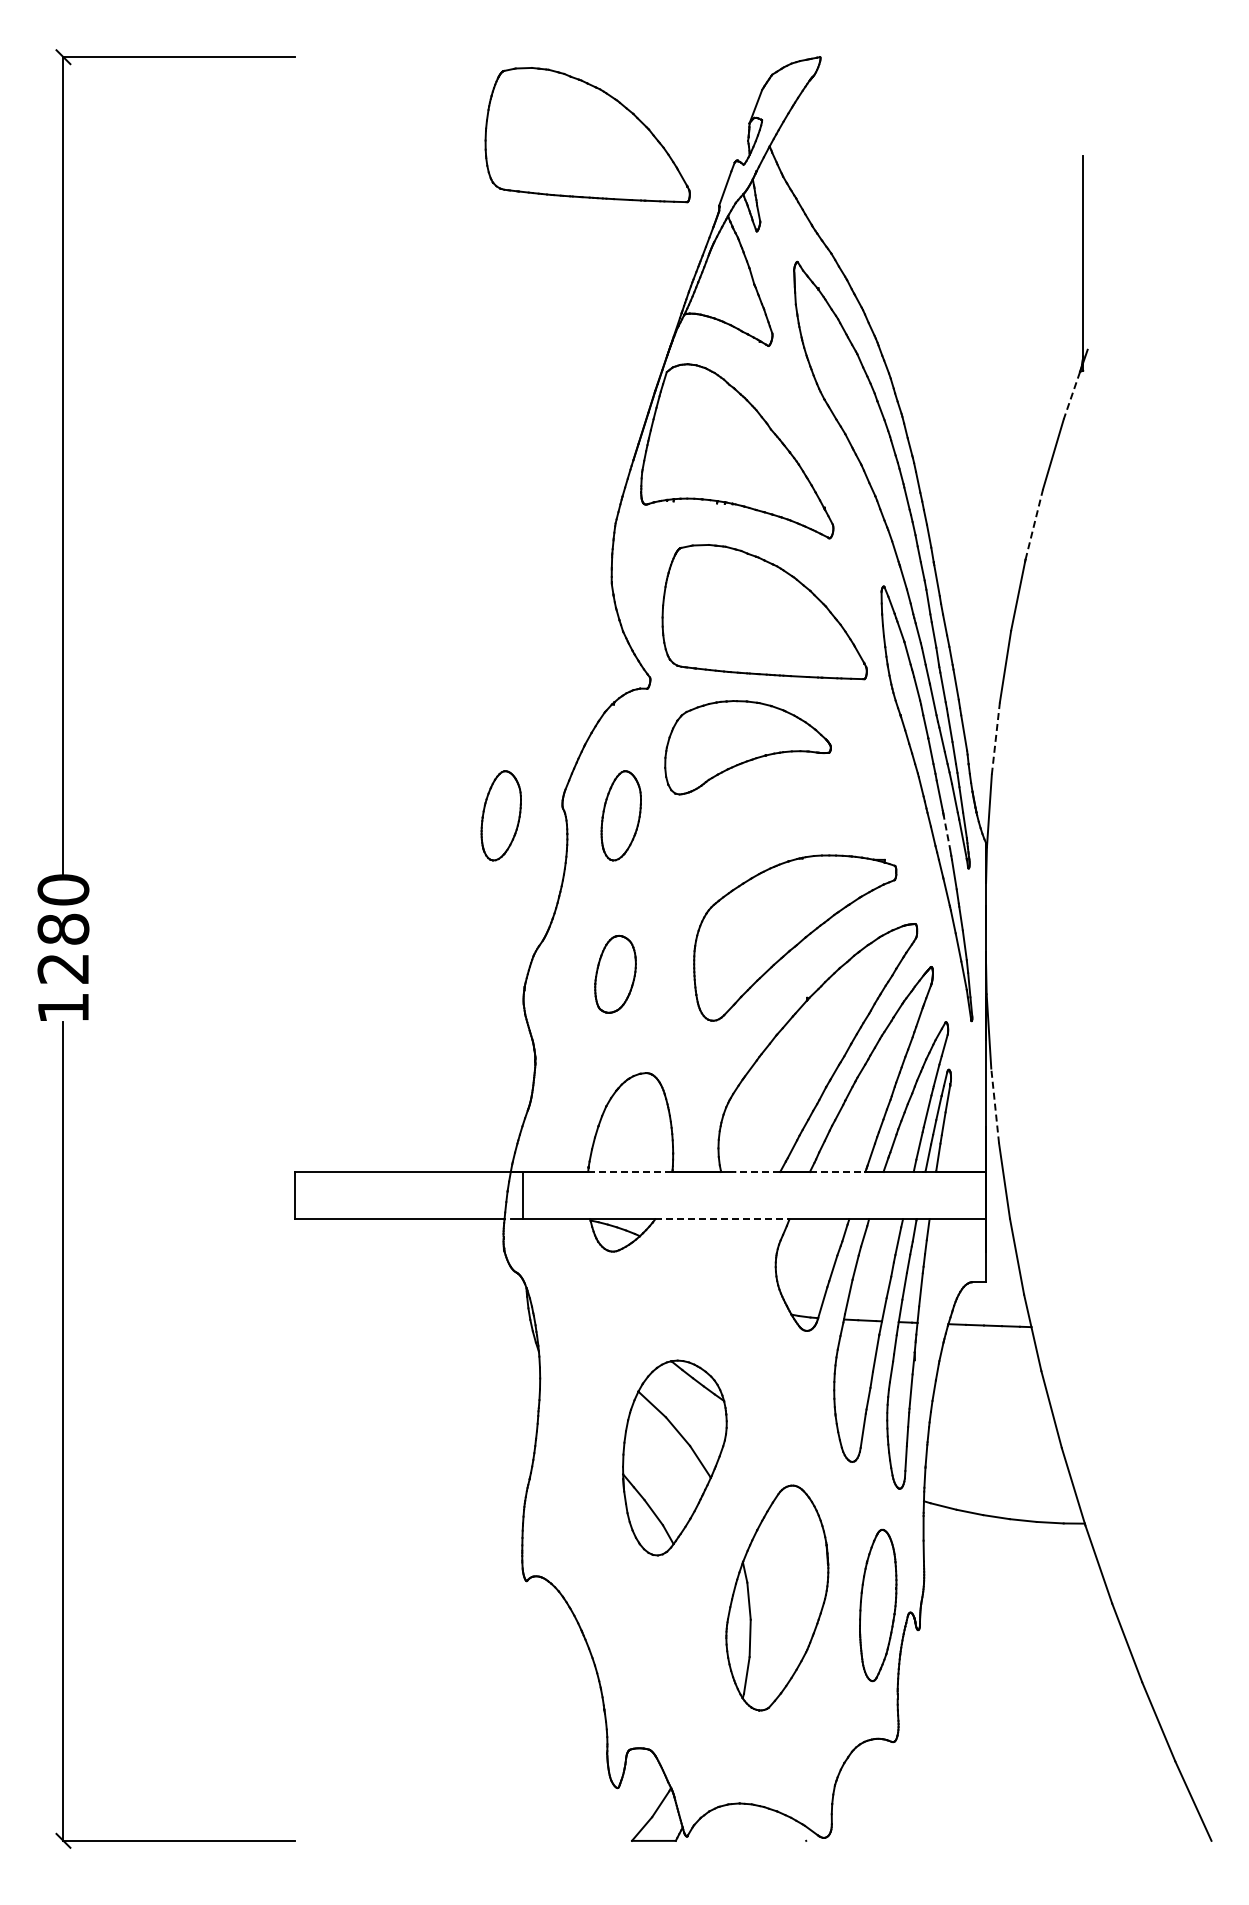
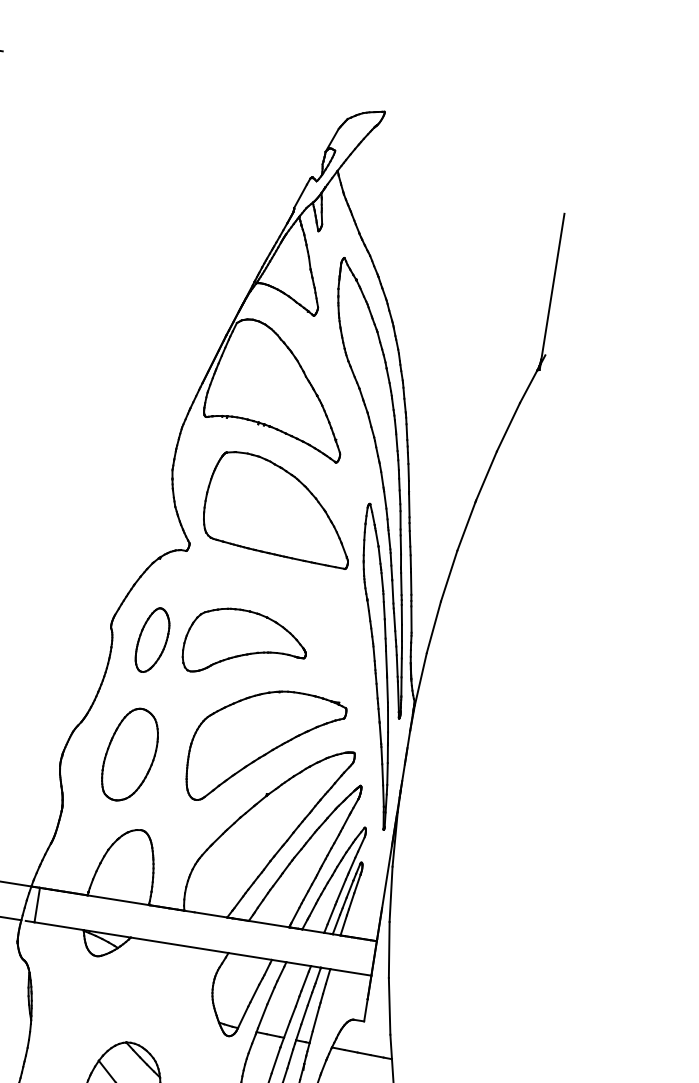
part: (587, 135) -> (206, 141), removed
line: (1071, 396) -> (528, 387), dashed -> solid
line: (1034, 524) -> (486, 476), dashed -> solid
line: (995, 738) -> (433, 627), dashed -> solid
part: (747, 747) -> (245, 645), moved
part: (500, 815) -> (64, 626), removed
line: (946, 831) -> (387, 689), dashed -> solid
part: (615, 974) -> (130, 755), size x1.67
line: (995, 1106) -> (391, 894), dashed -> solid
line: (630, 1171) -> (118, 899), dashed -> solid
line: (757, 1171) -> (210, 914), dashed -> solid
line: (837, 1171) -> (268, 923), dashed -> solid
line: (722, 1219) -> (179, 945), dashed -> solid

